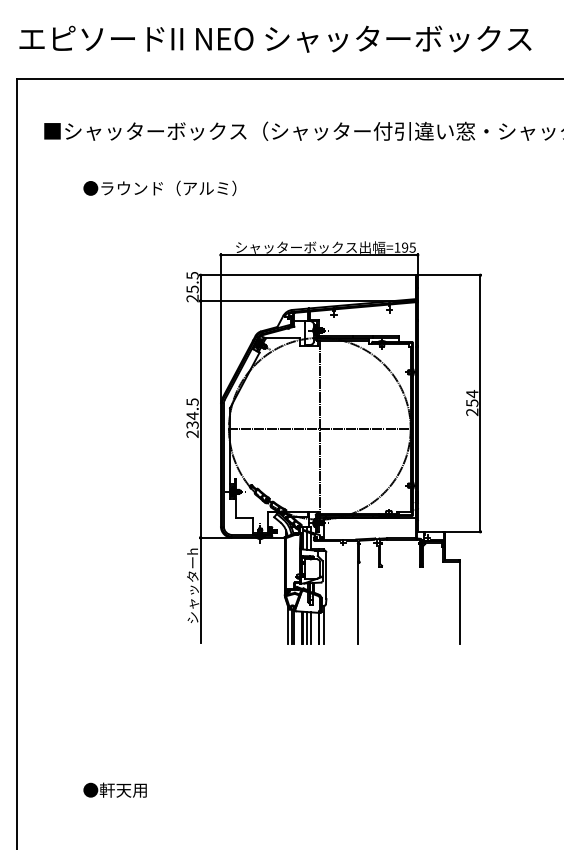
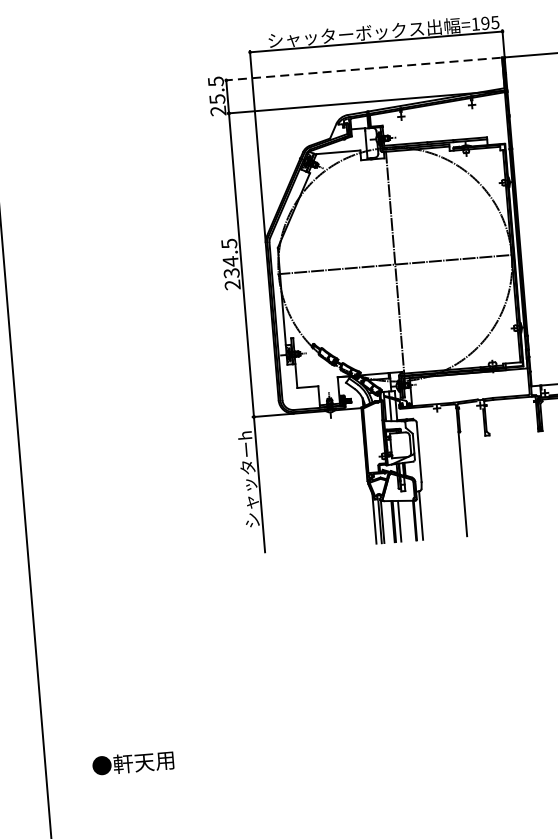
line: (307, 275) -> (363, 69), solid -> dashed
line: (311, 627) -> (405, 520), removed
text: (114, 789) -> (132, 762), moved

